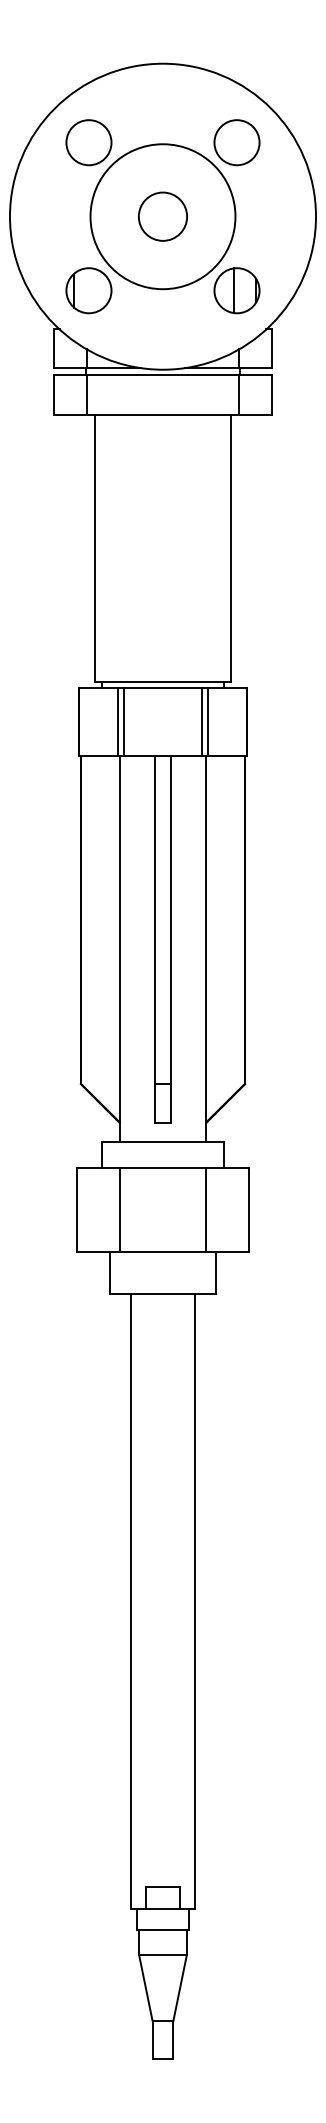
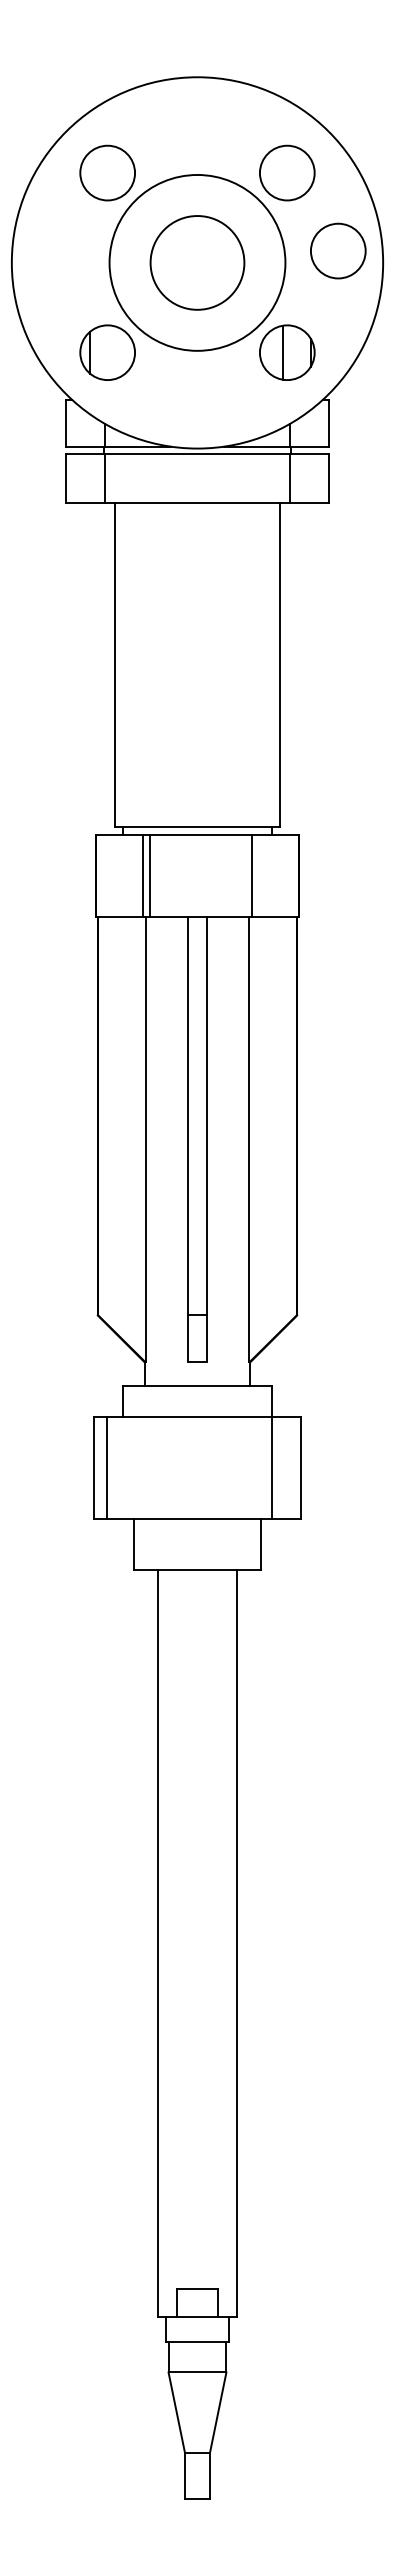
circle: (279, 206) -> (338, 250), added
circle: (163, 216) -> (197, 262), size x1.6
line: (201, 721) -> (244, 875), removed
line: (120, 1209) -> (106, 1467), moved
line: (205, 1209) -> (272, 1467), moved

